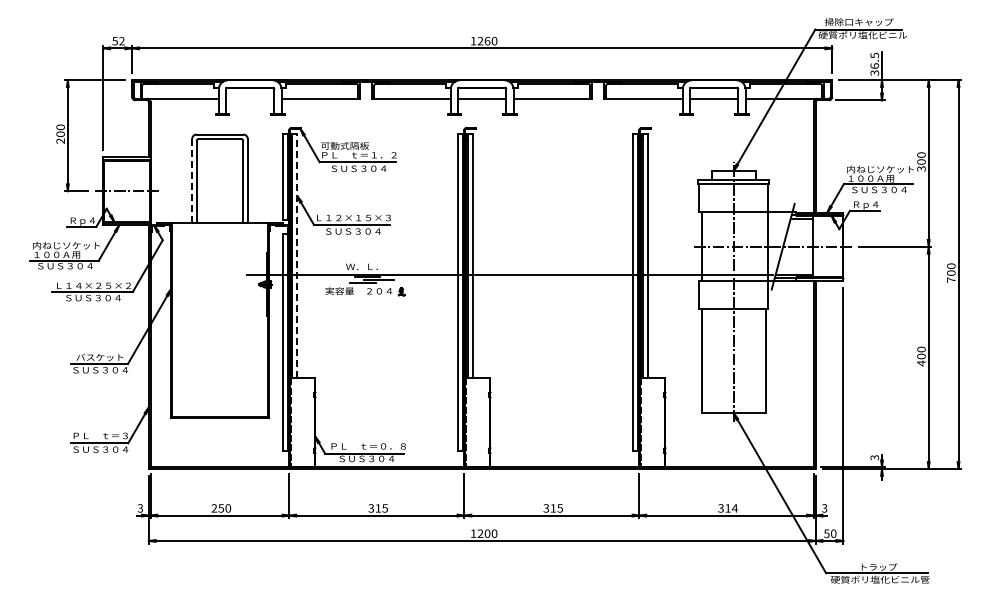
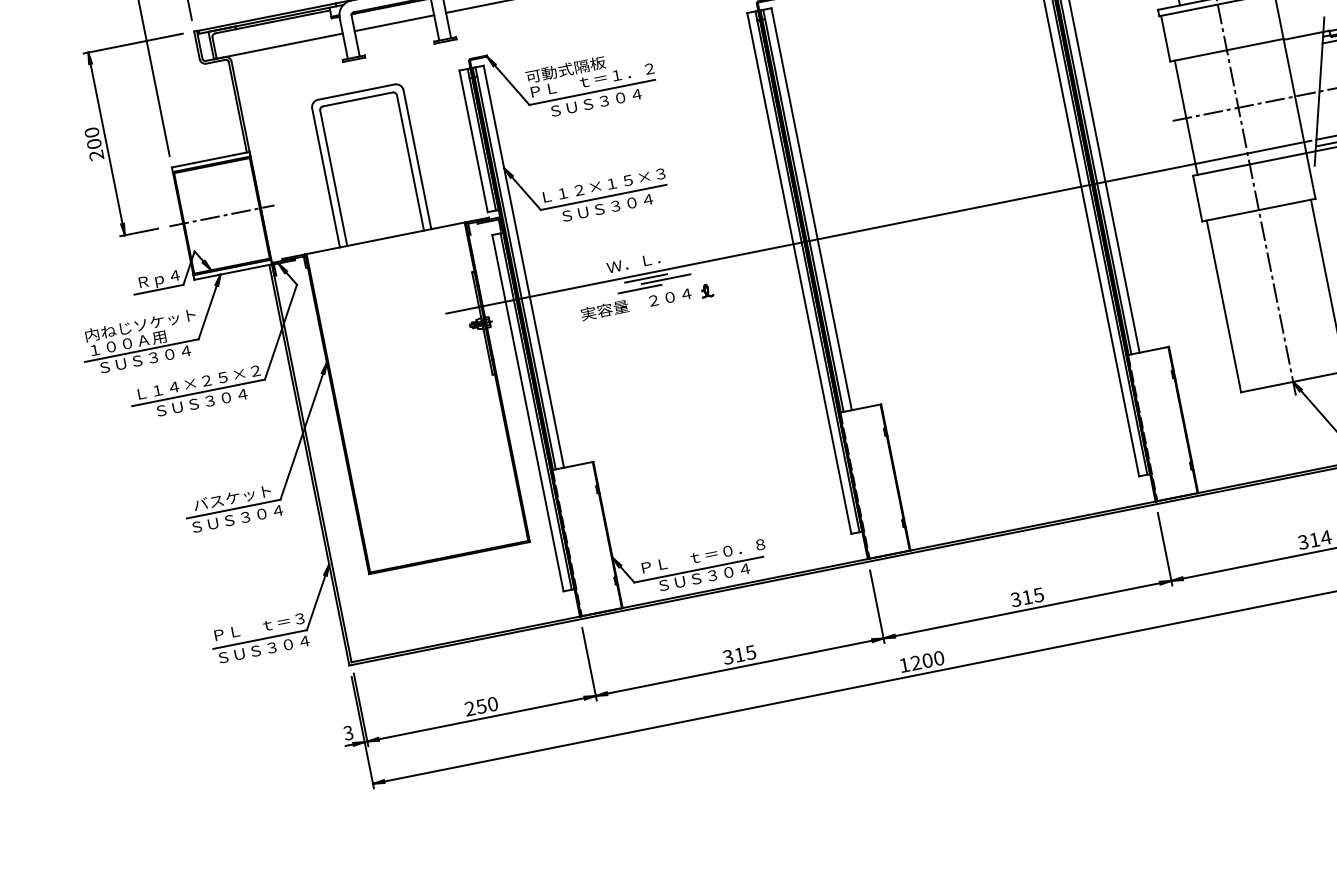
line: (250, 98) -> (394, 22), added
line: (192, 180) -> (326, 176), dashed -> solid
line: (297, 255) -> (523, 265), dashed -> solid

